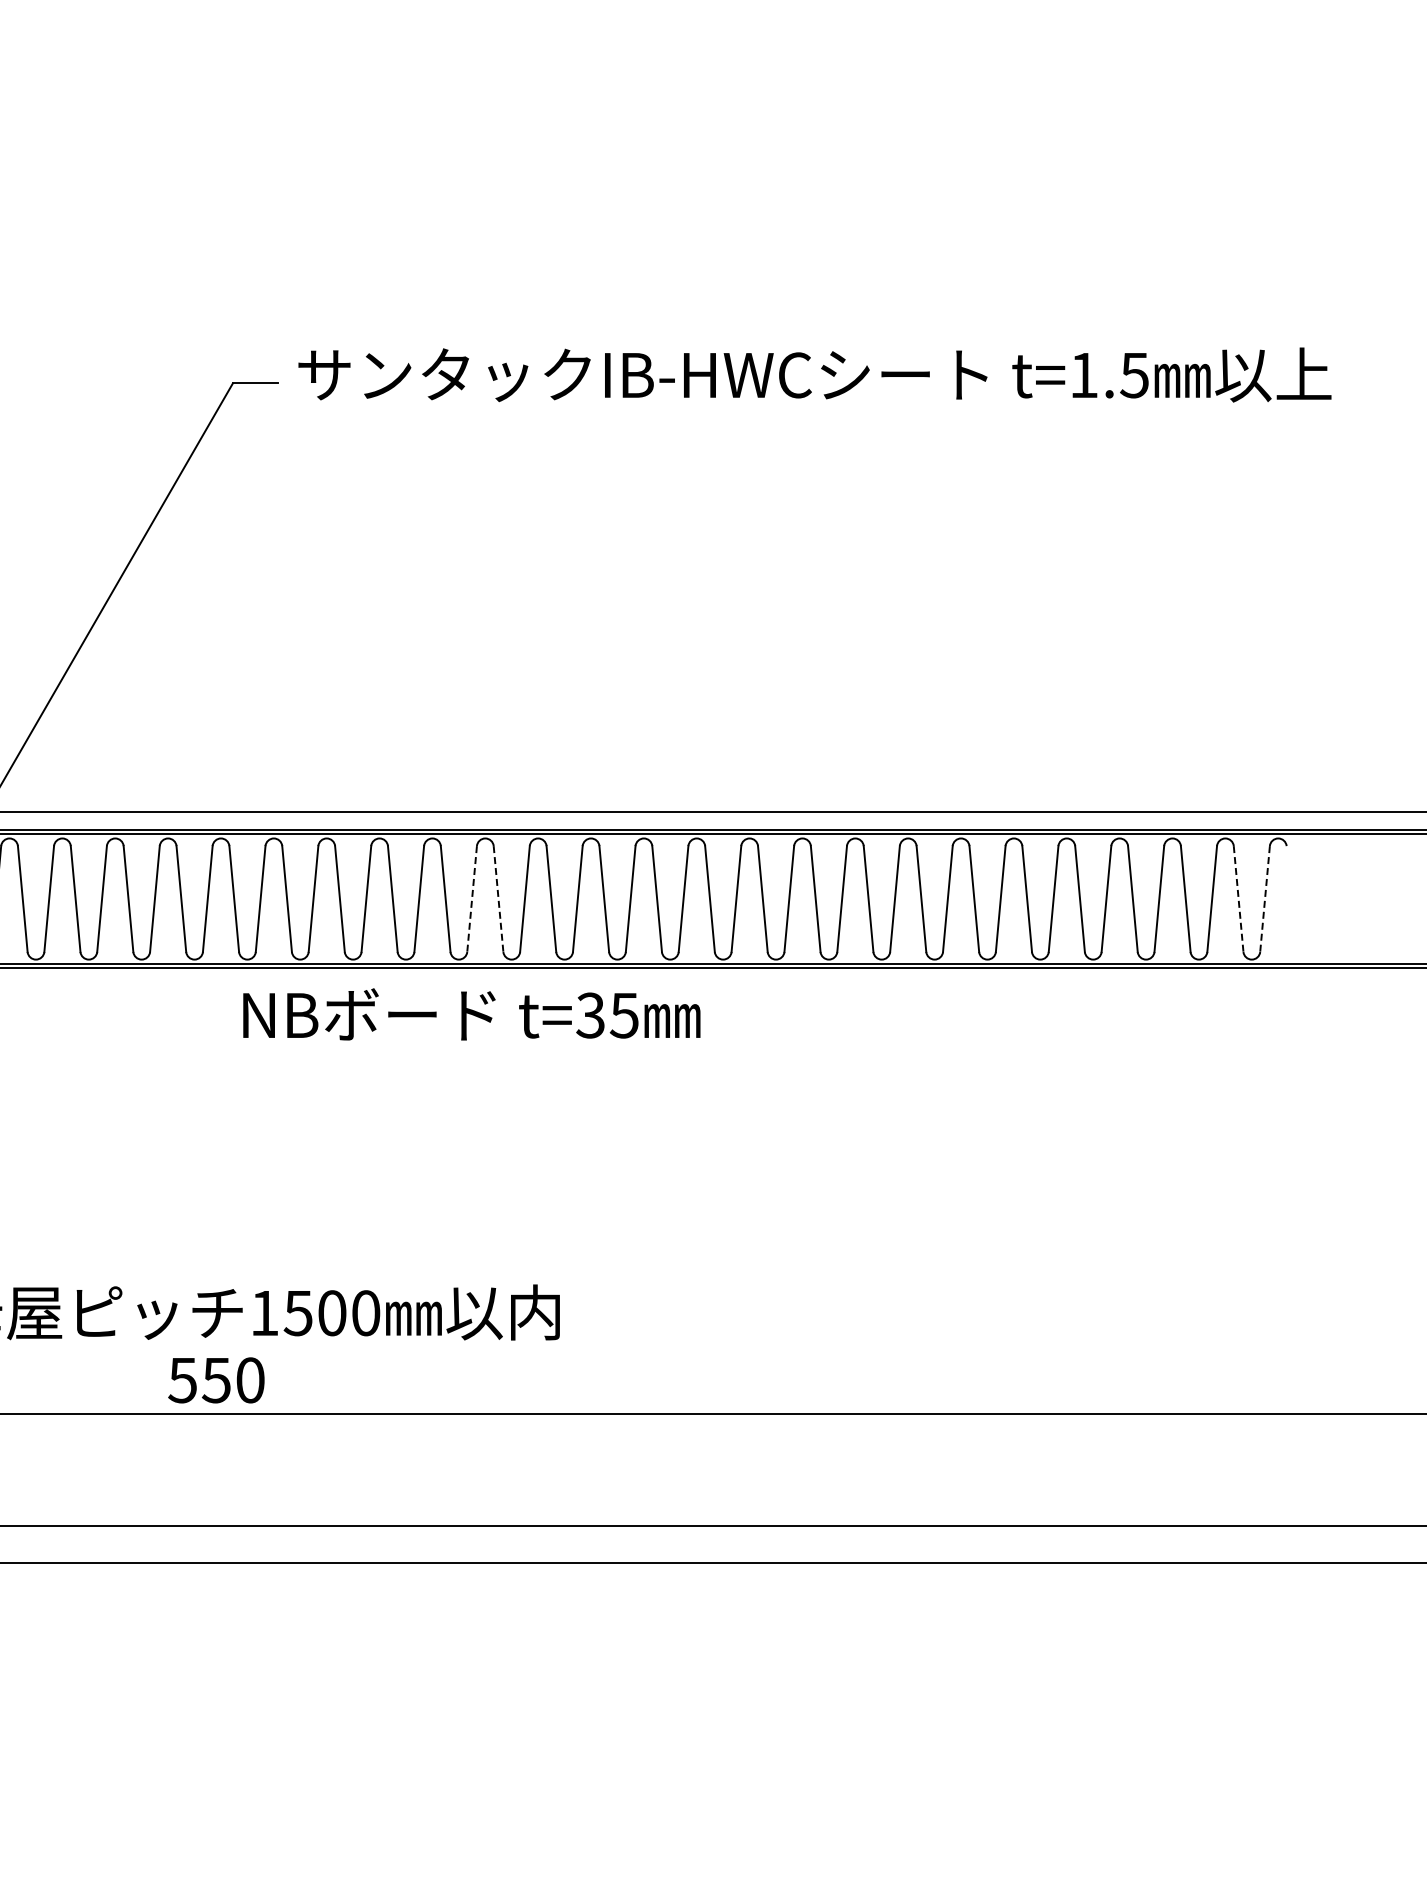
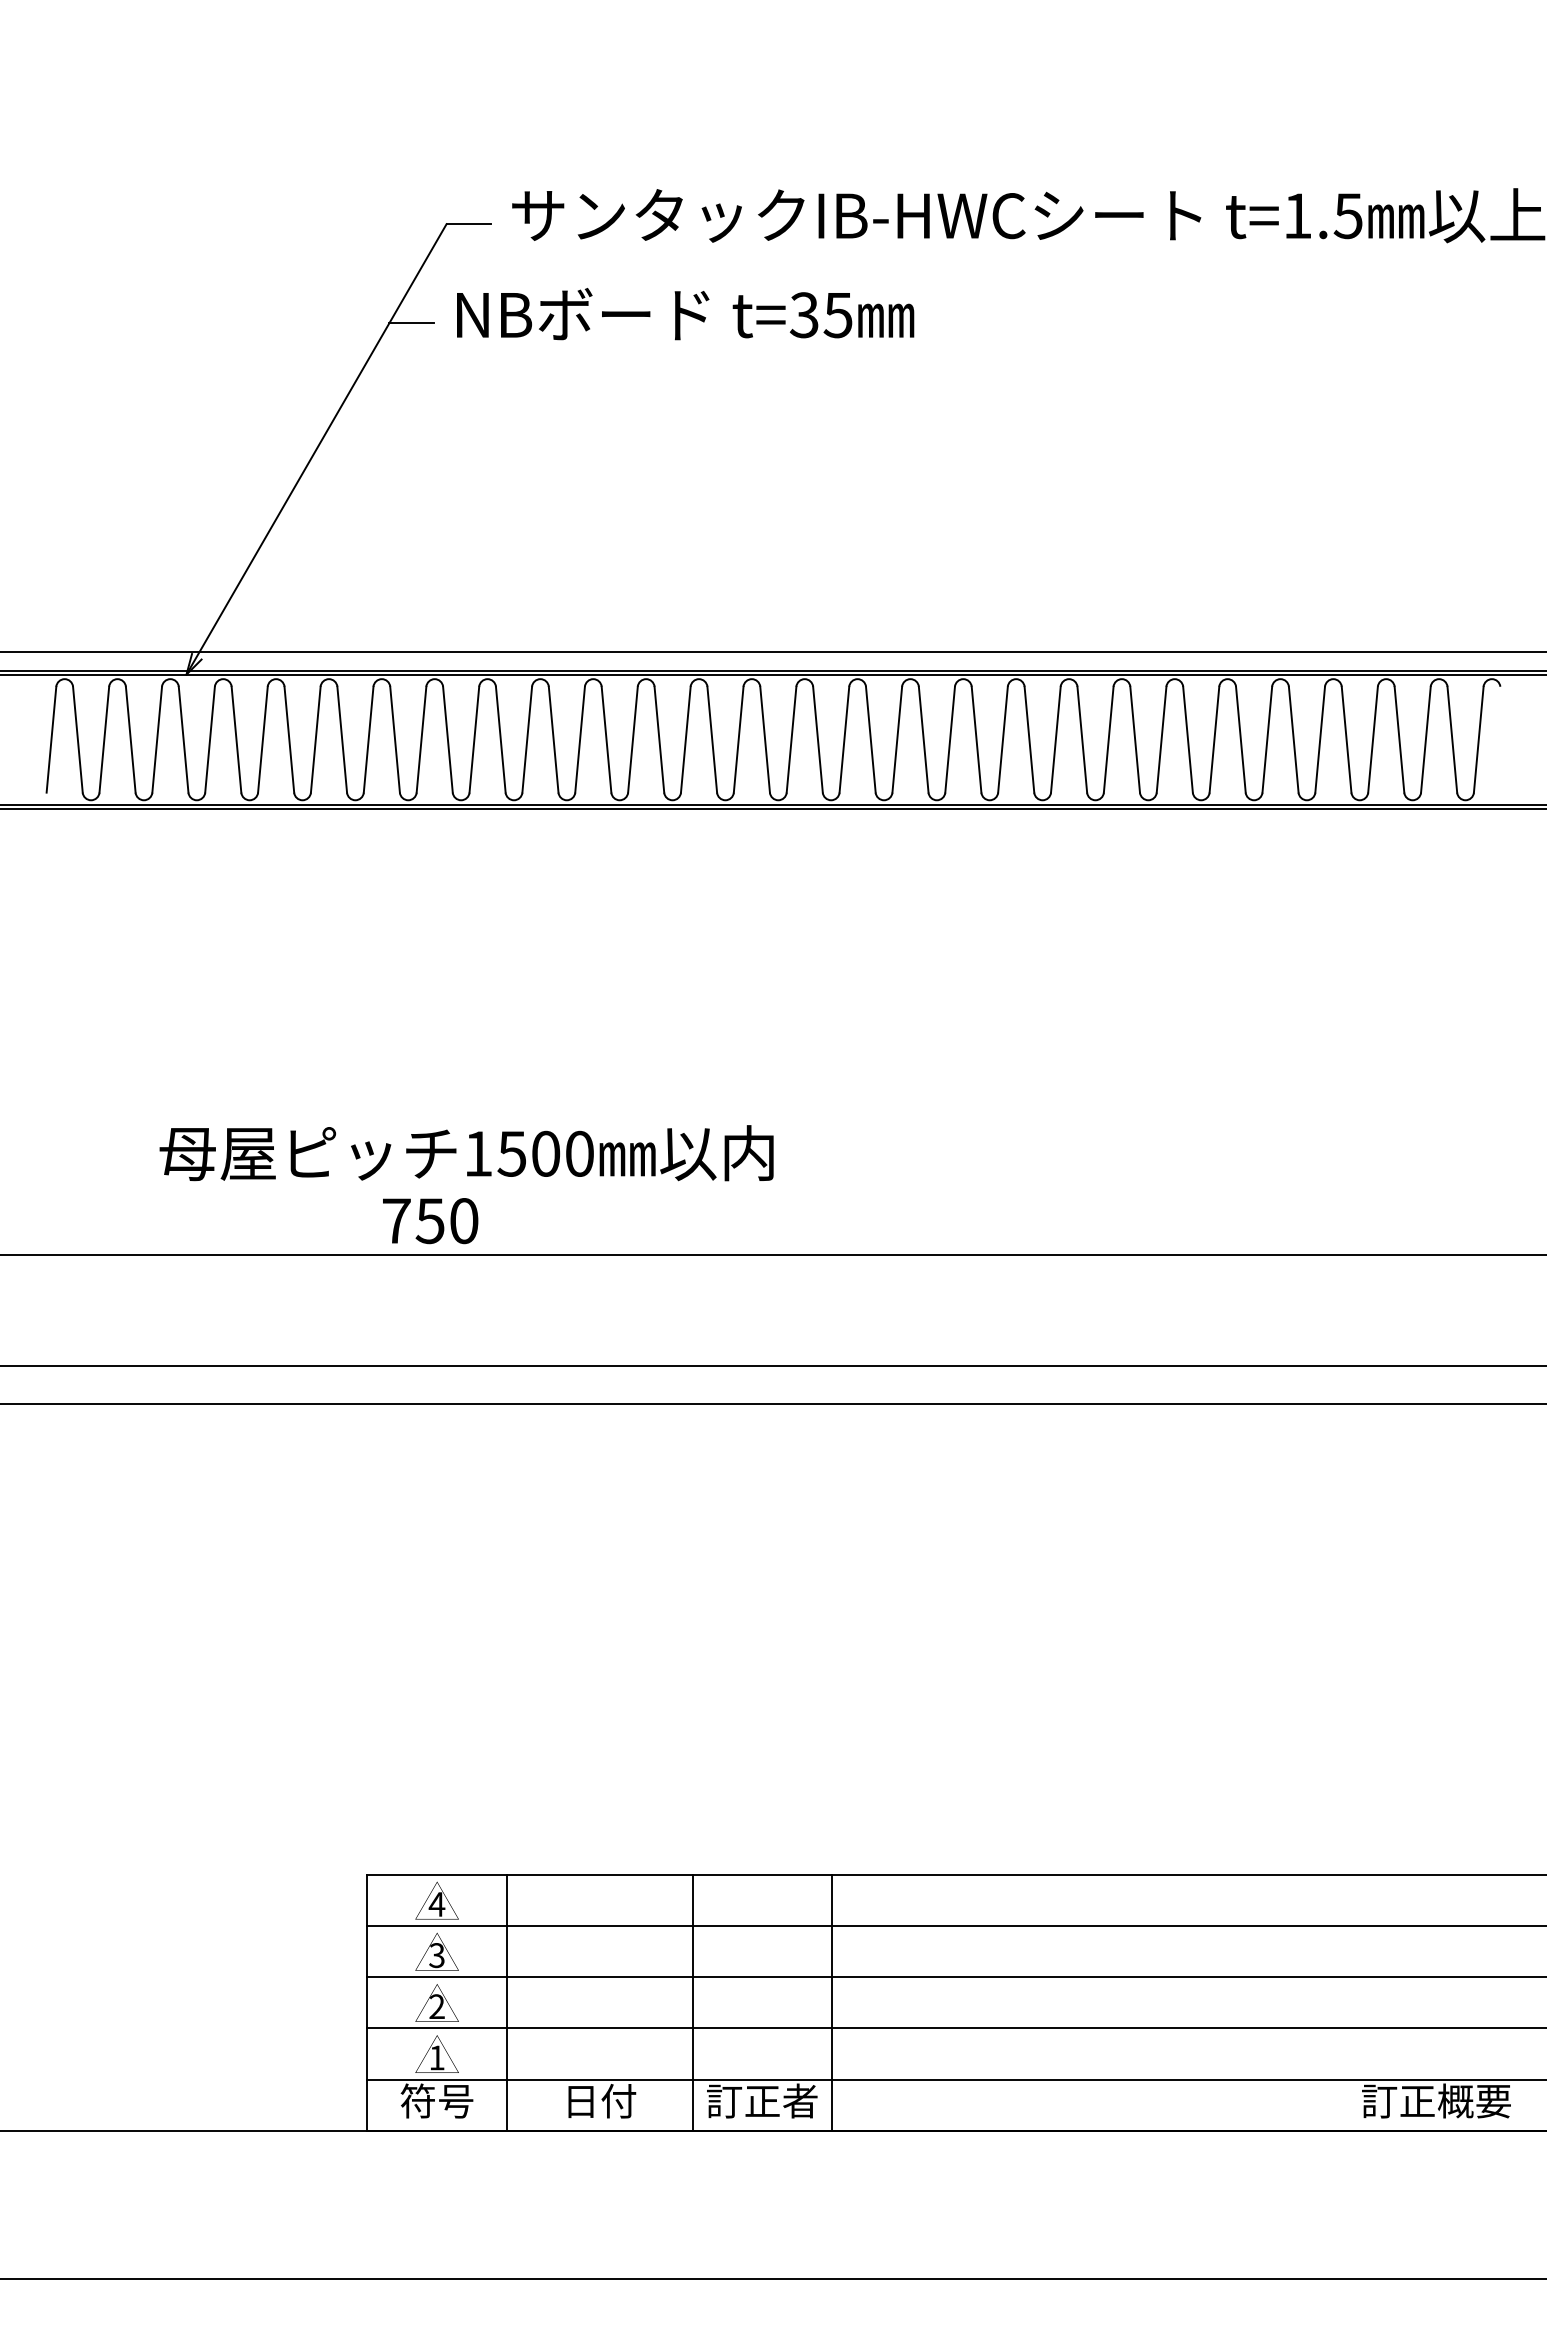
line: (197, 482) -> (411, 323), added
line: (471, 899) -> (685, 740), dashed -> solid
line: (498, 899) -> (712, 740), dashed -> solid
line: (1238, 899) -> (1452, 740), dashed -> solid
line: (1264, 899) -> (1478, 740), dashed -> solid
text: (471, 1014) -> (685, 314), moved
text: (181, 1380) -> (395, 1221), 550 -> 750

